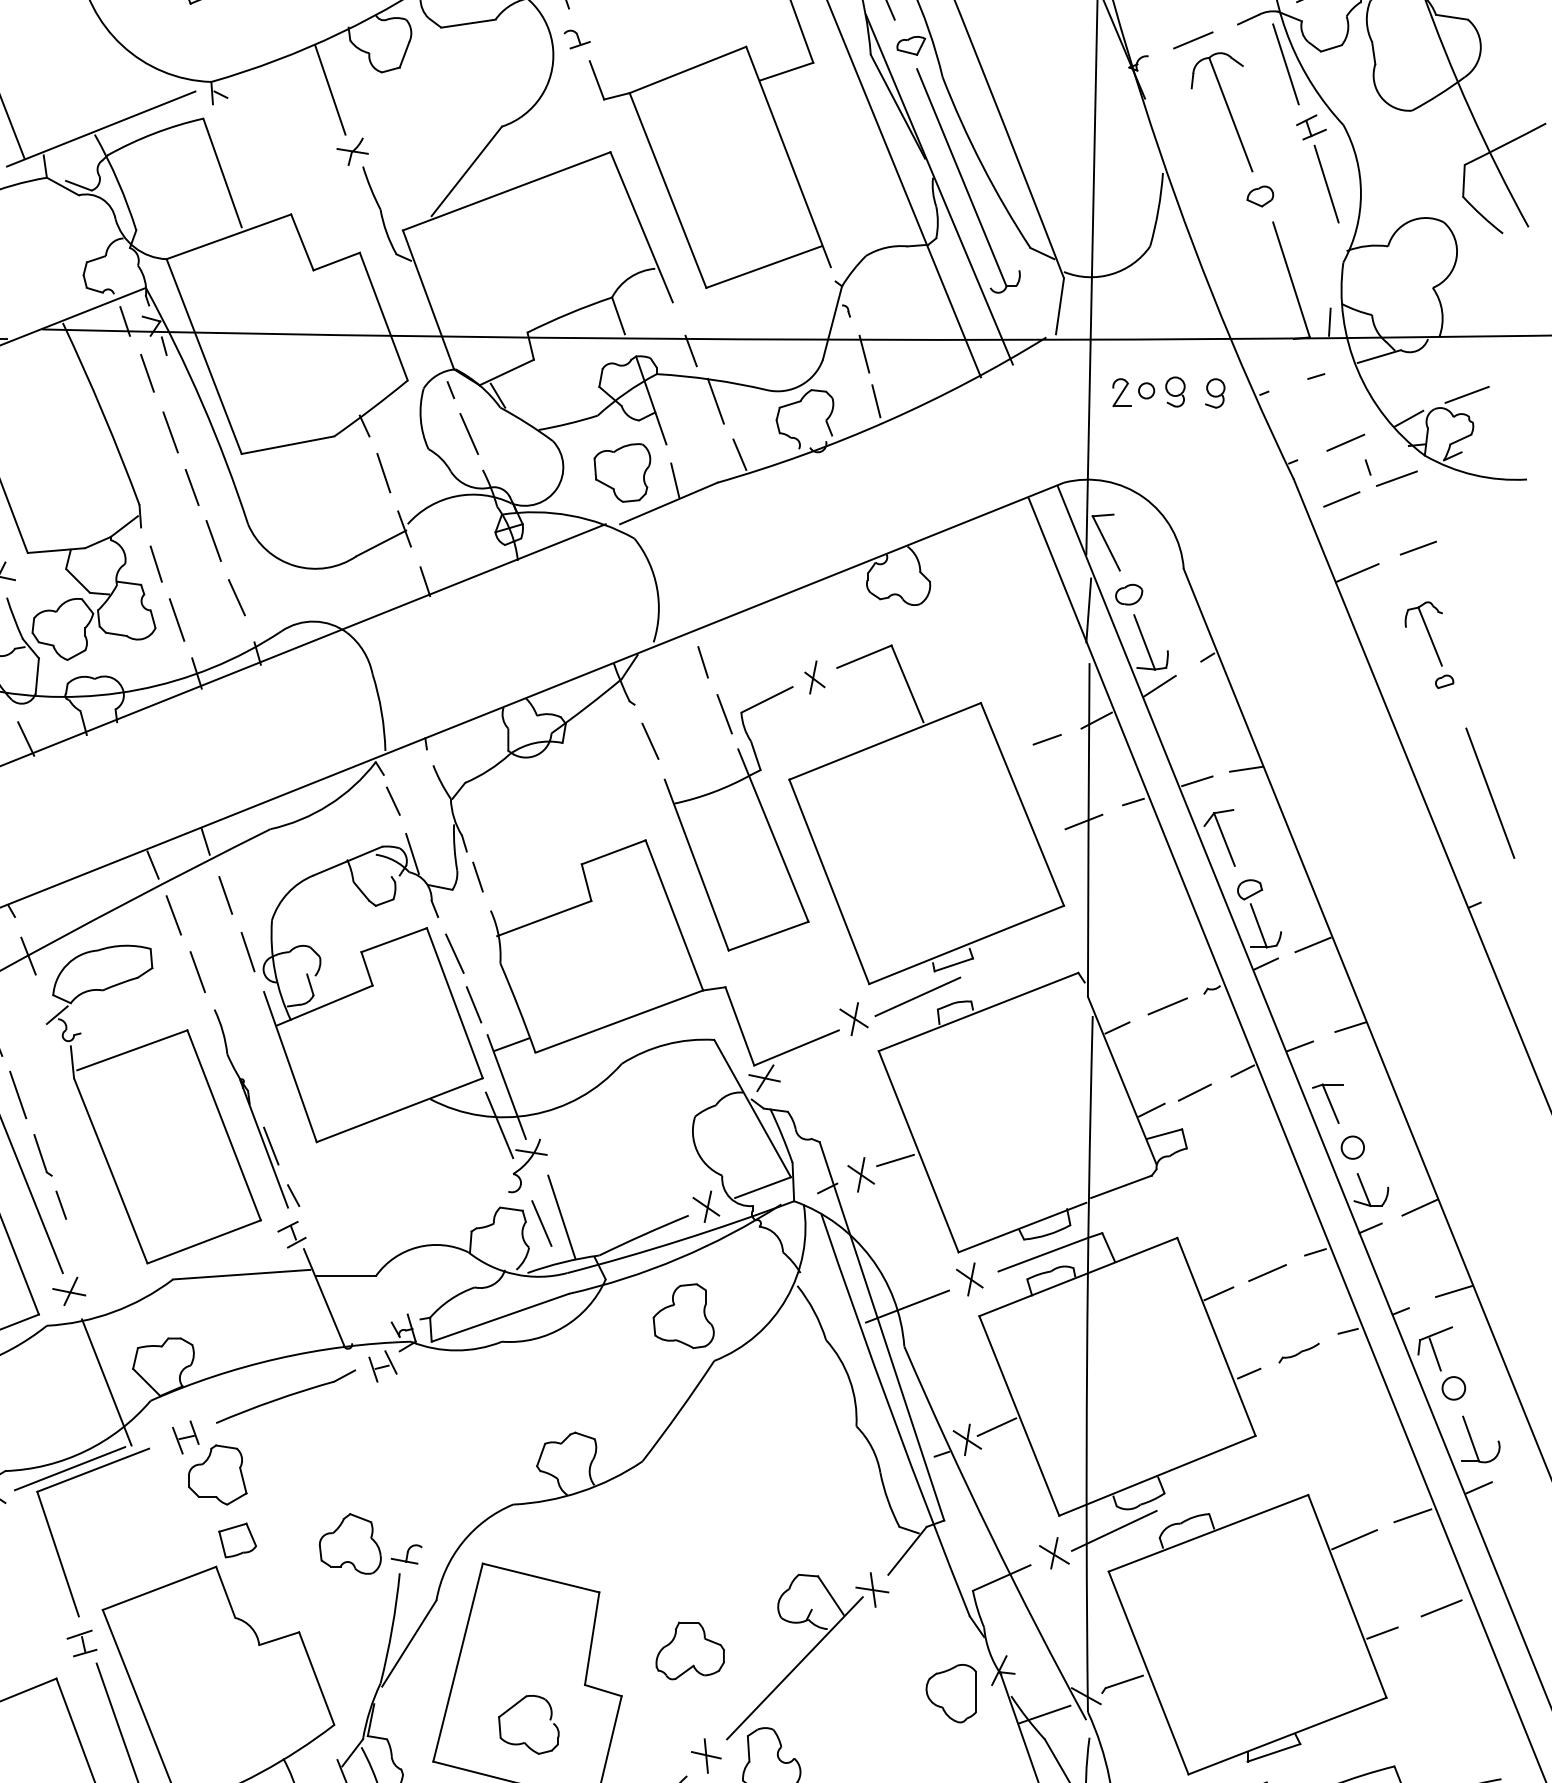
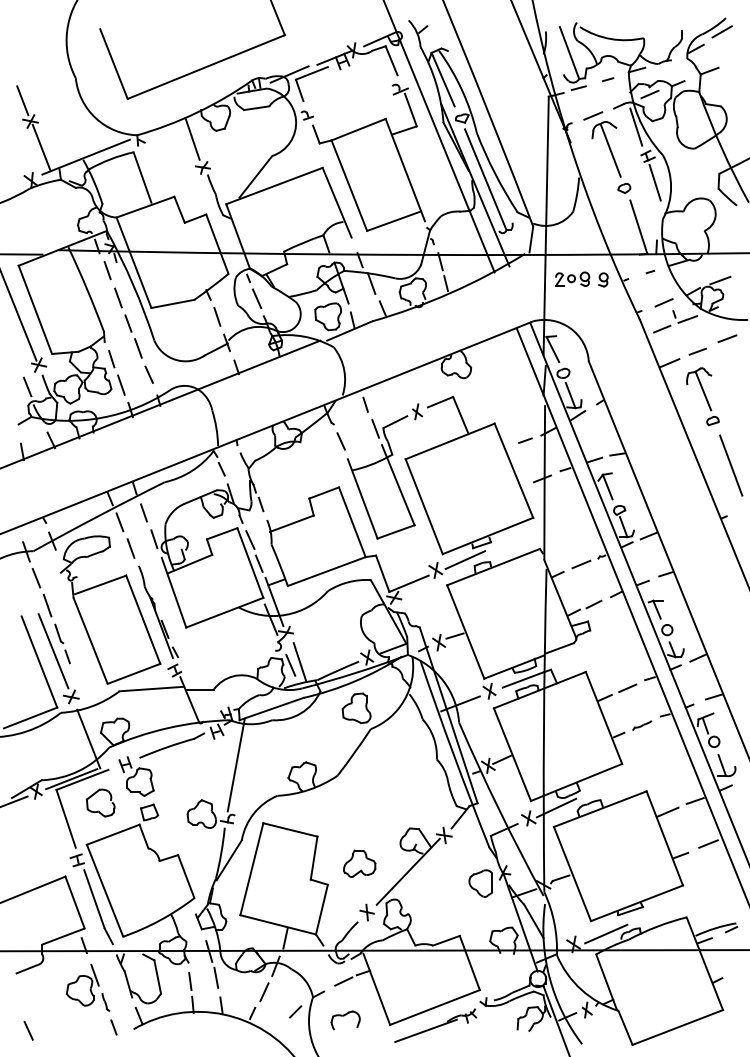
line: (1482, 519) -> (727, 338), added
part: (1428, 644) -> (702, 396), size x1.43
line: (422, 1437) -> (235, 764), added
part: (528, 1723) -> (100, 802), moved

